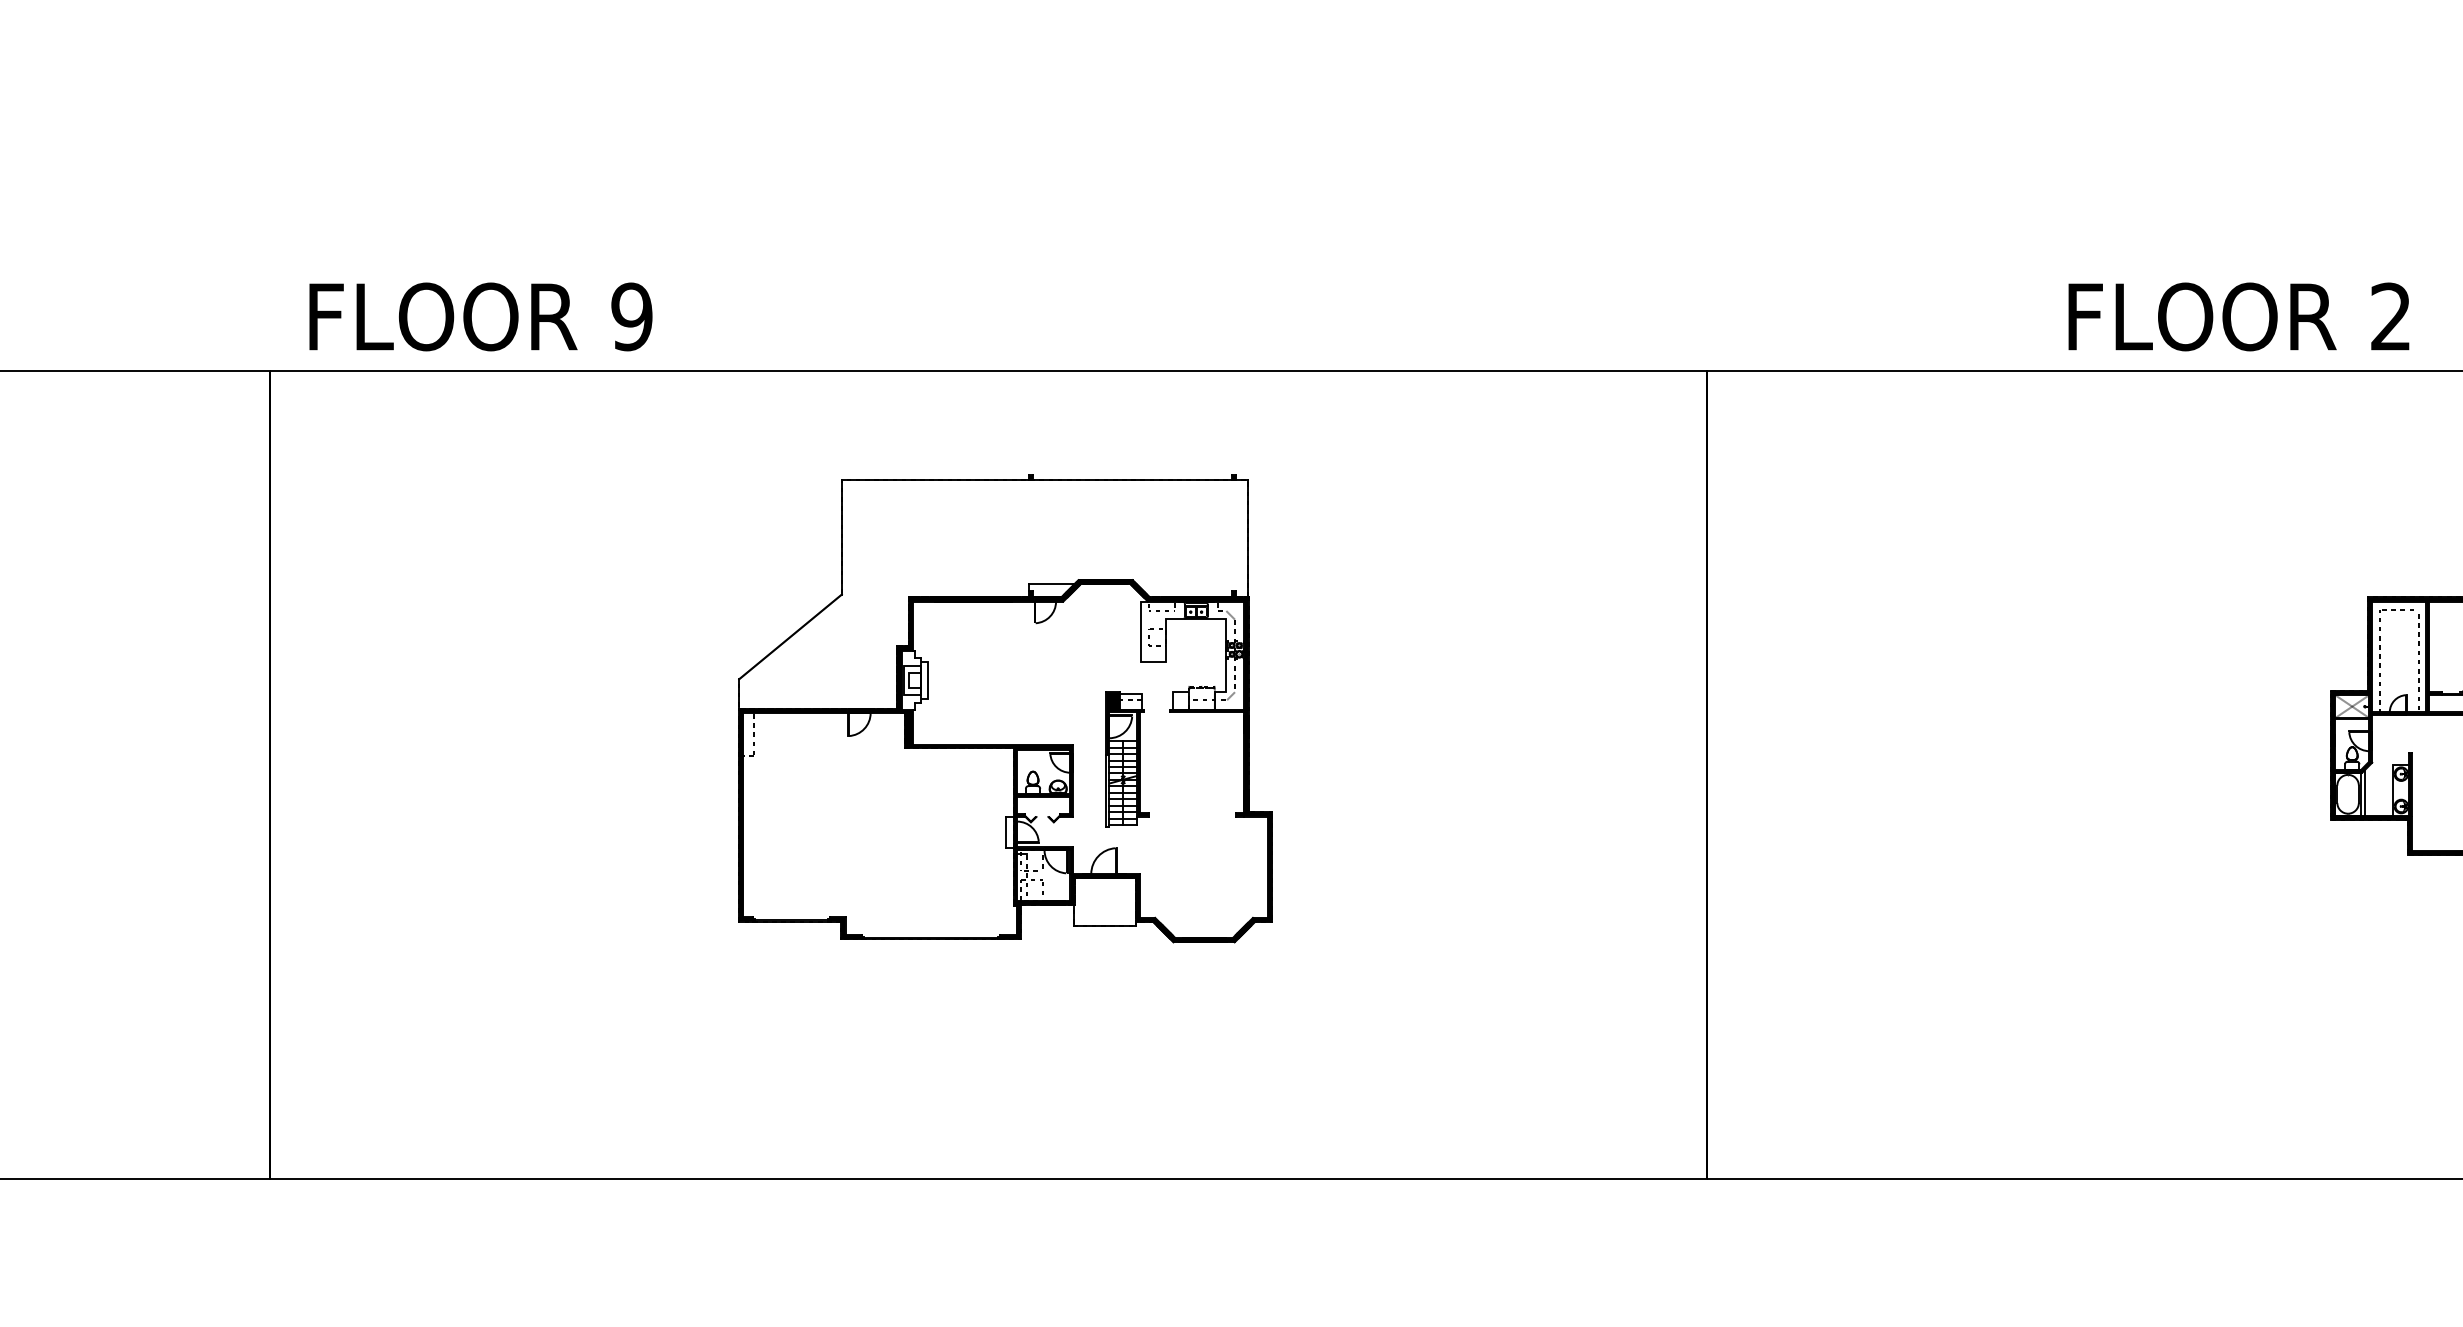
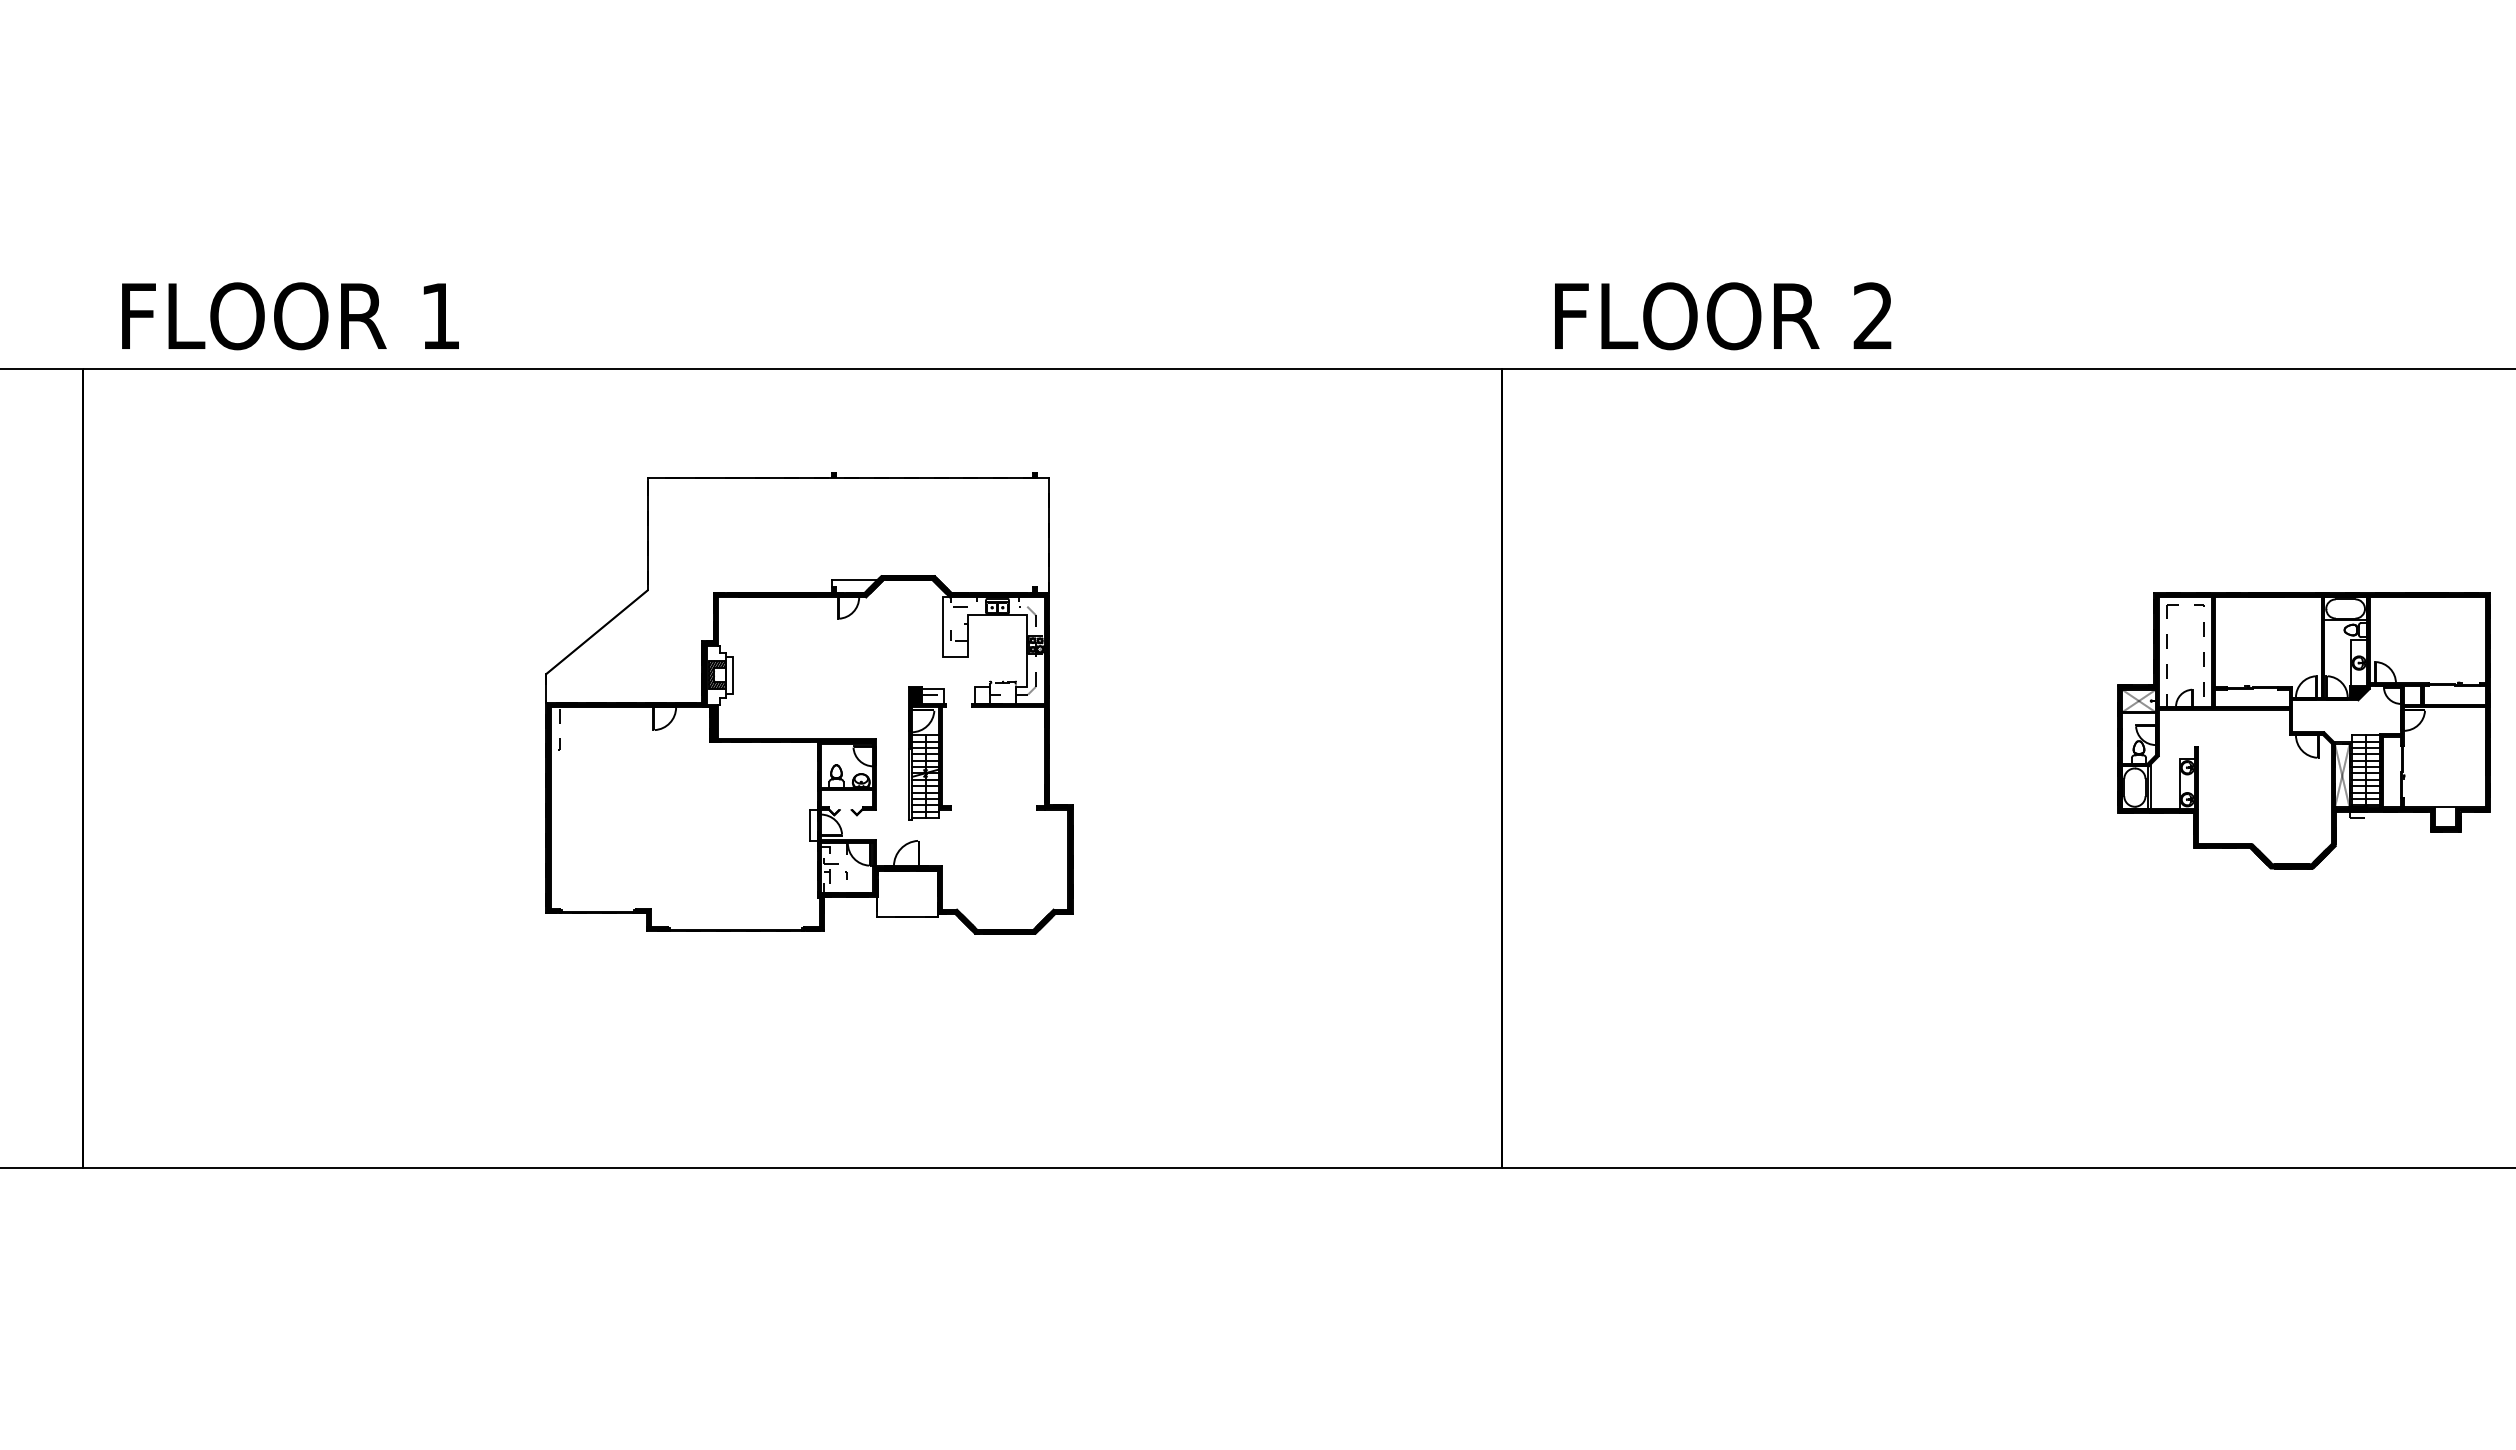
text: (632, 317) -> (440, 316), 9 -> 1
text: (2239, 317) -> (1723, 316), moved
hatch: (911, 679) -> (716, 674), added

